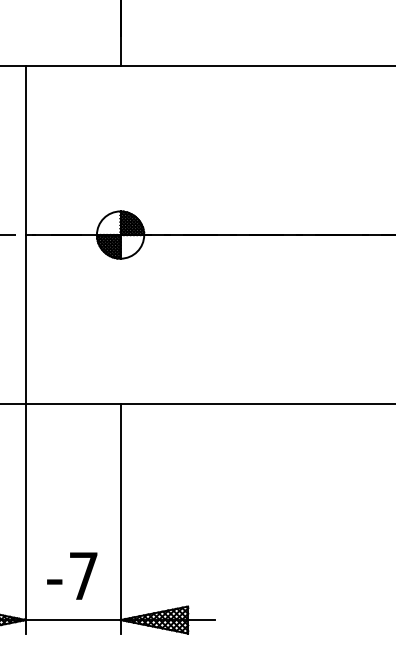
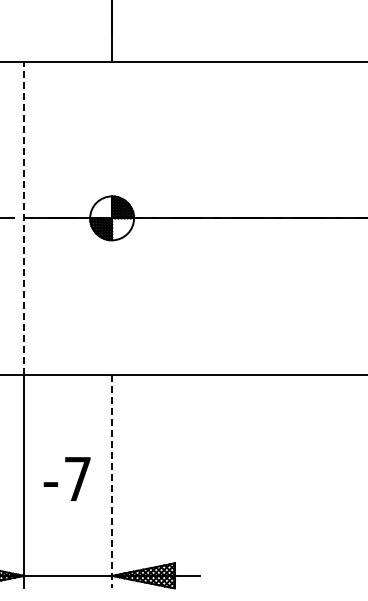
line: (26, 235) -> (24, 218), solid -> dashed
line: (121, 518) -> (112, 481), solid -> dashed
text: (71, 575) -> (66, 478), moved

